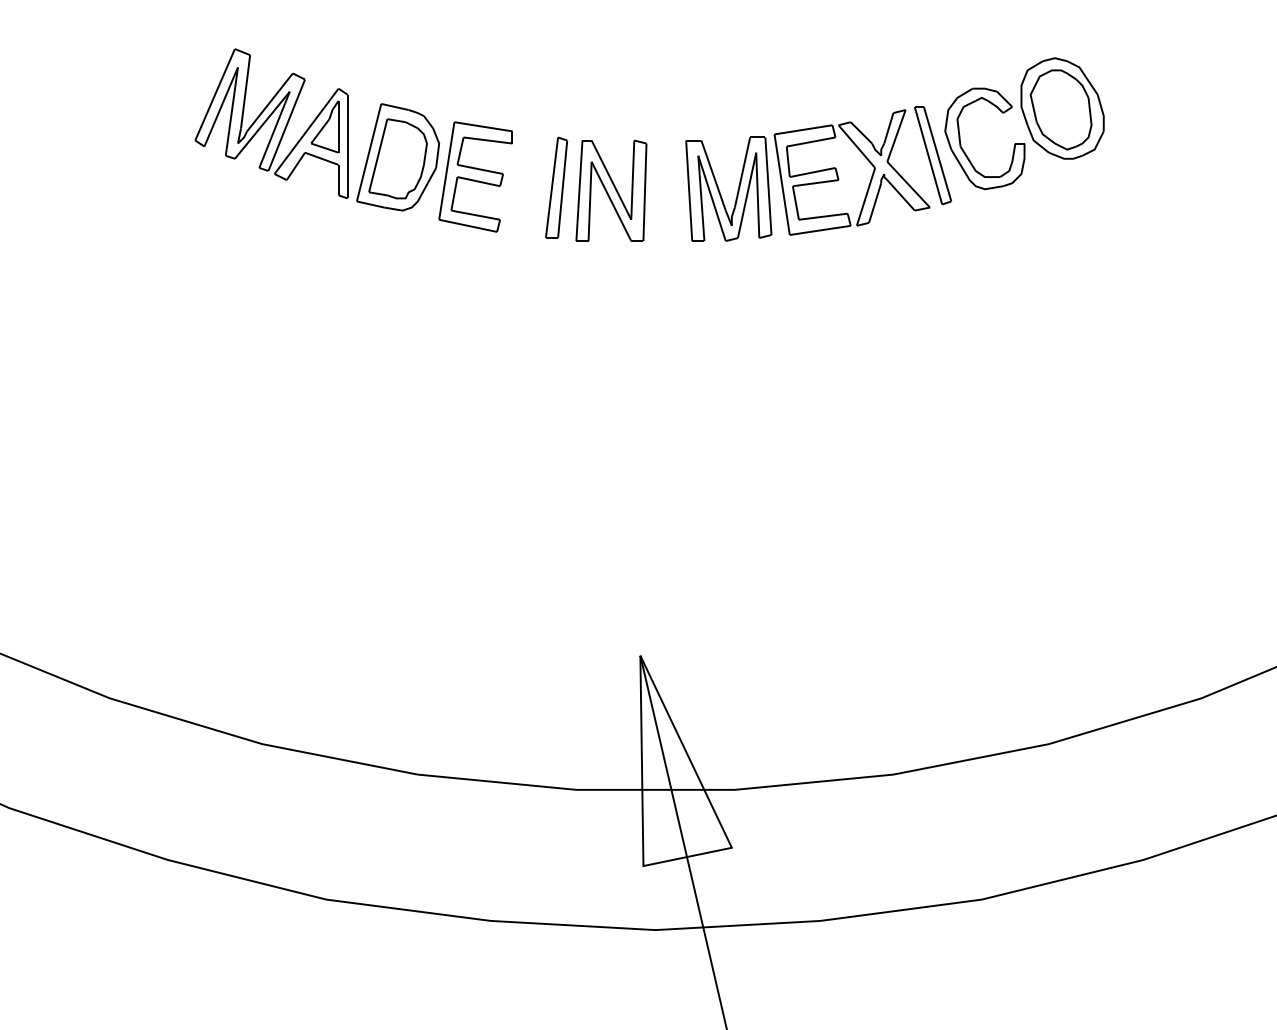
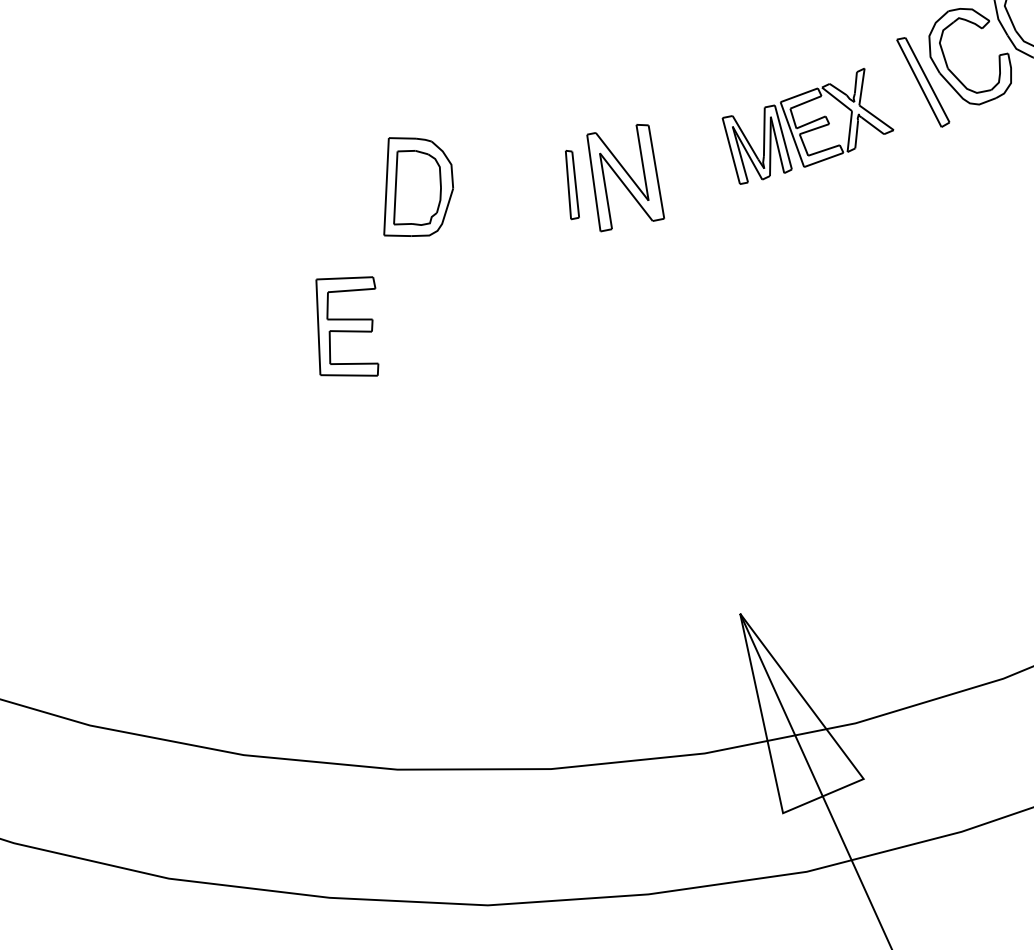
part: (271, 123) -> (288, 177), removed
part: (807, 175) -> (807, 125), size x0.7
part: (475, 176) -> (346, 327), moved
part: (556, 187) -> (571, 184), size x0.7

